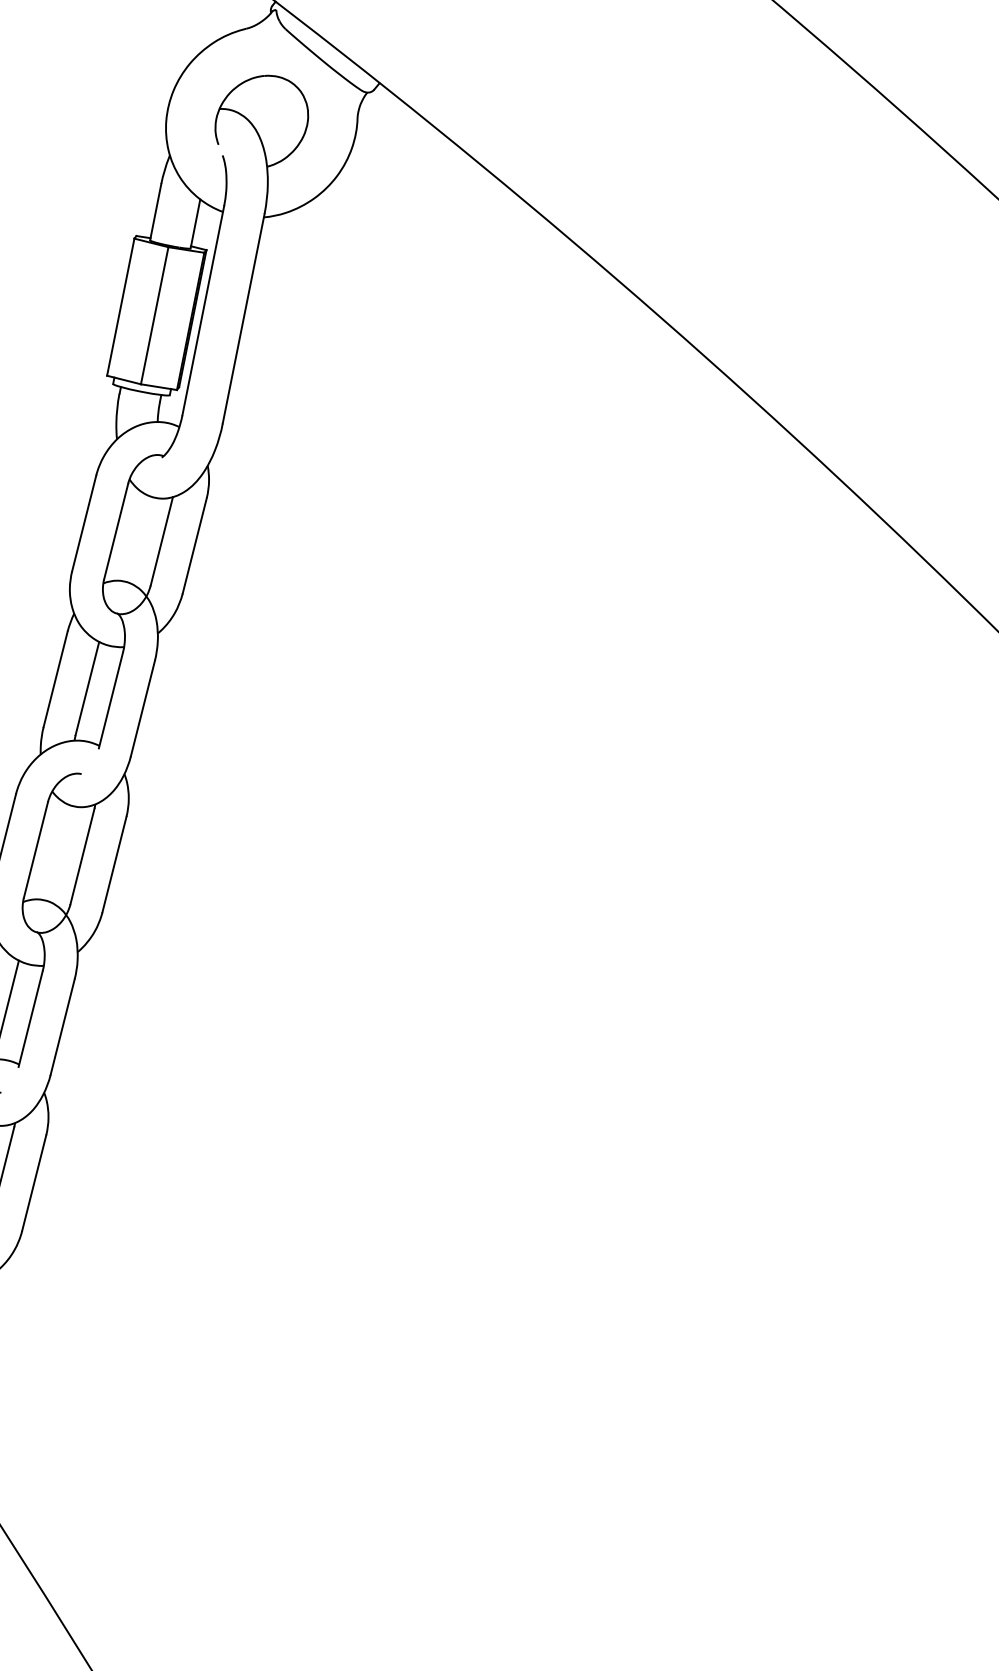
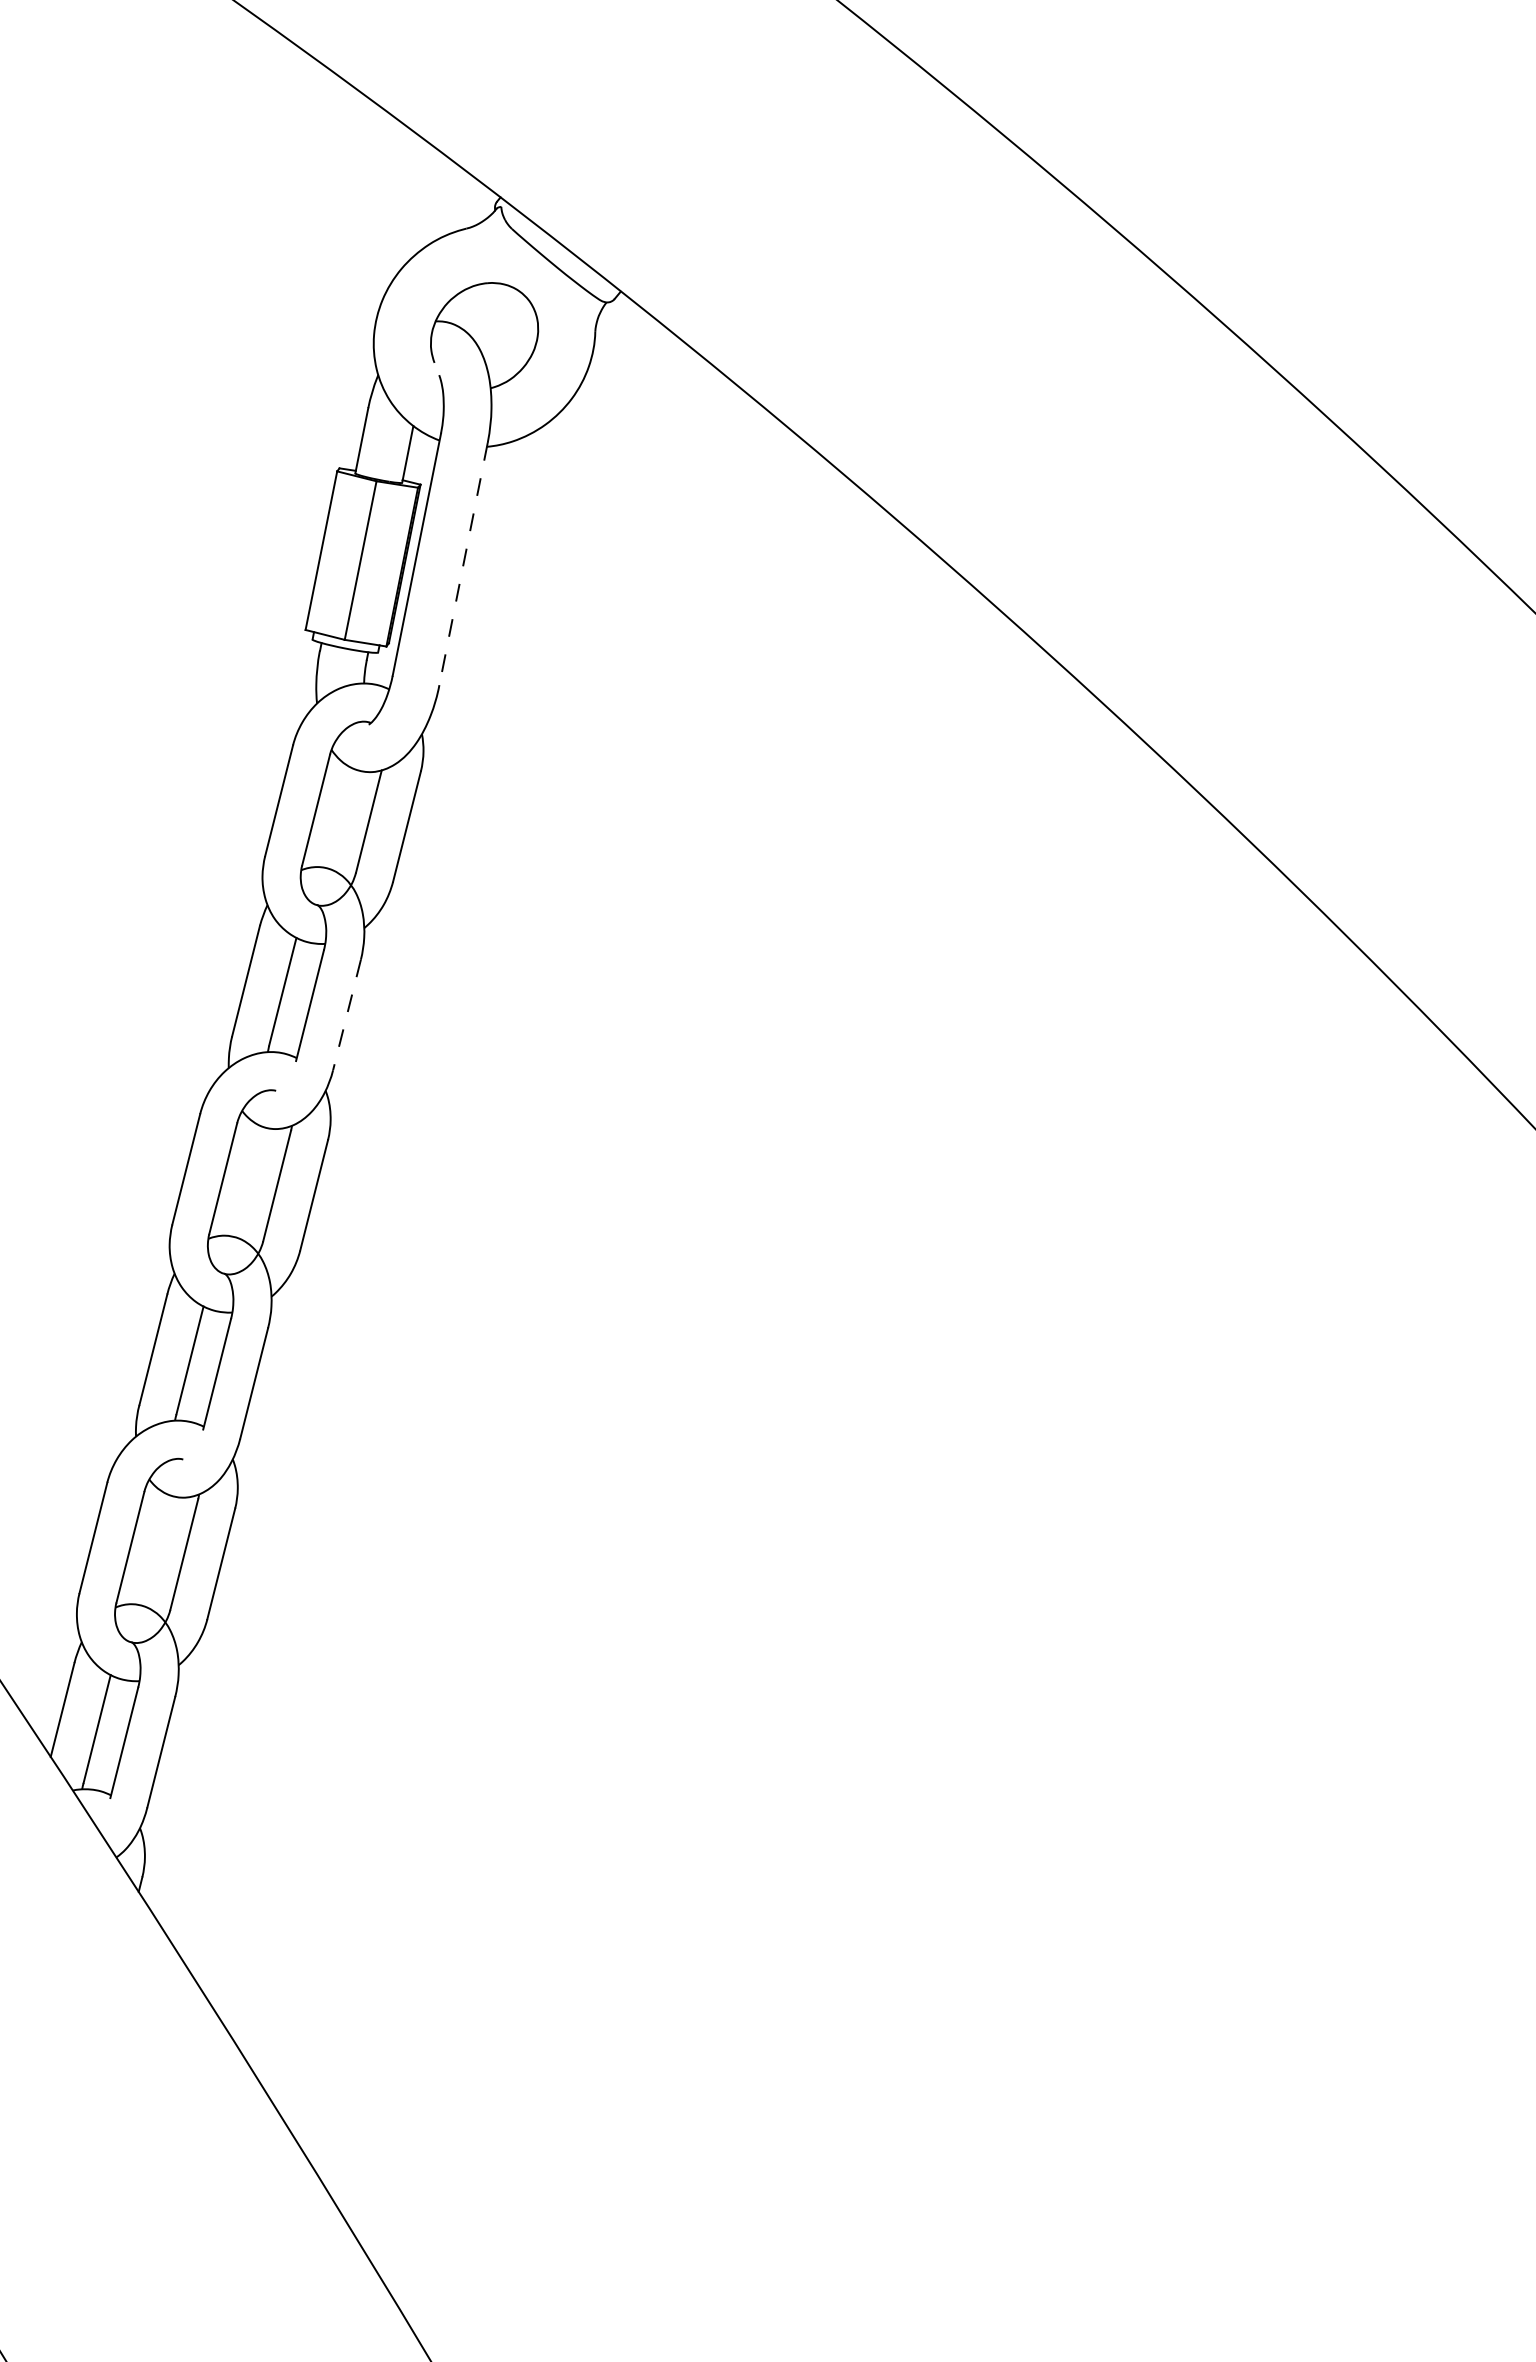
line: (243, 319) -> (463, 564), solid -> dashed
line: (142, 709) -> (346, 1015), solid -> dashed

